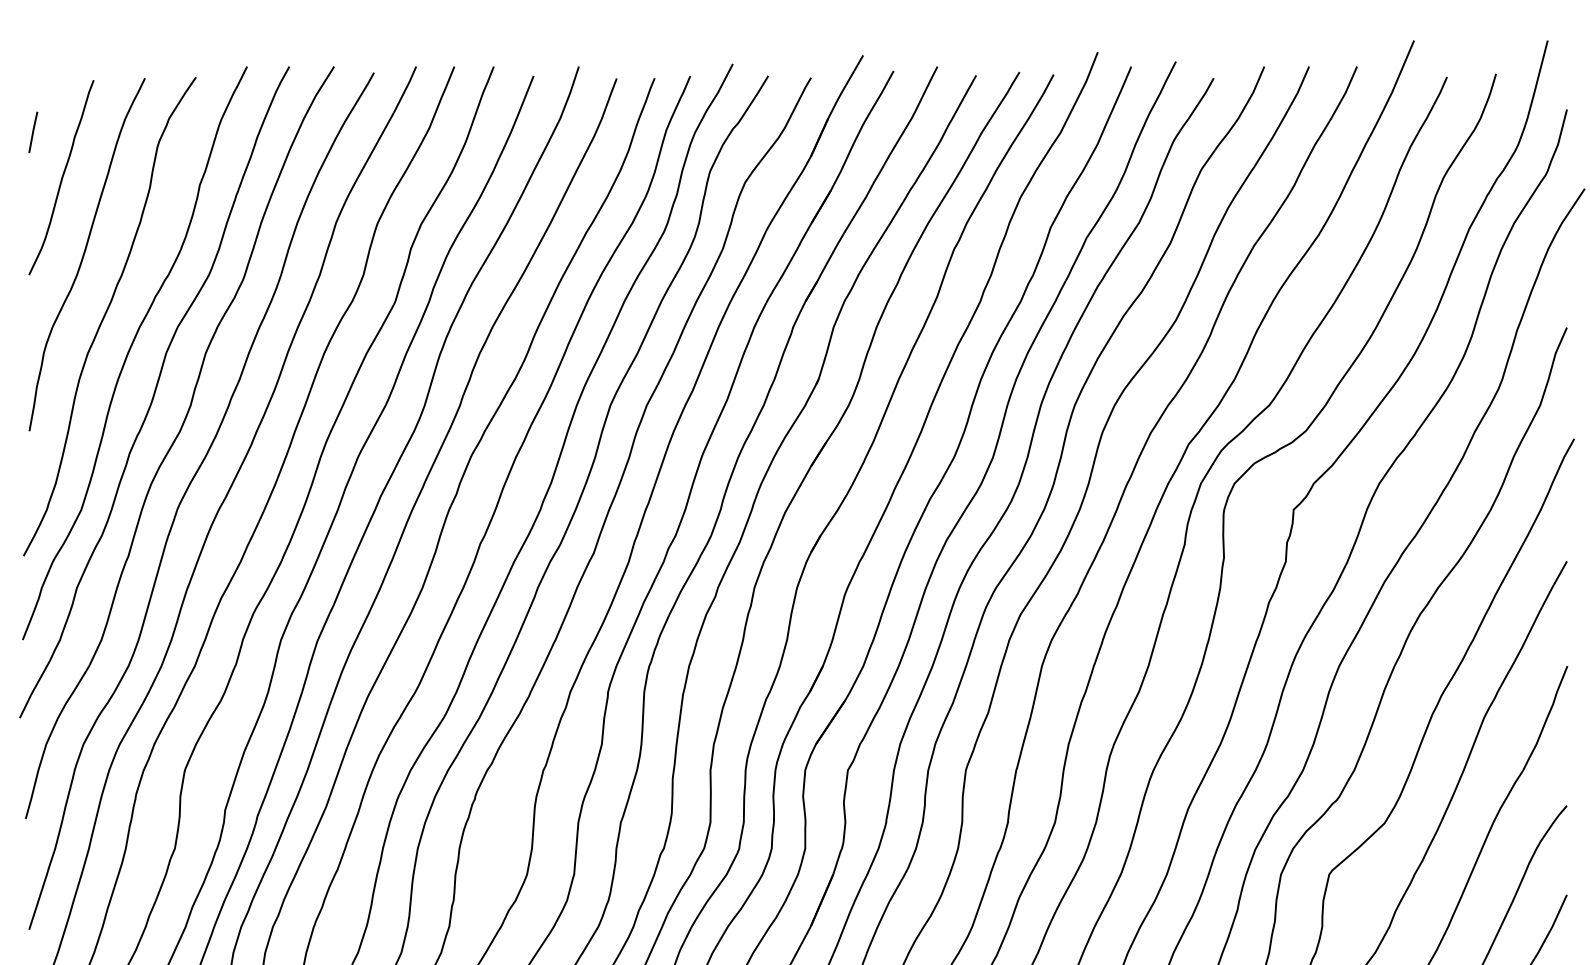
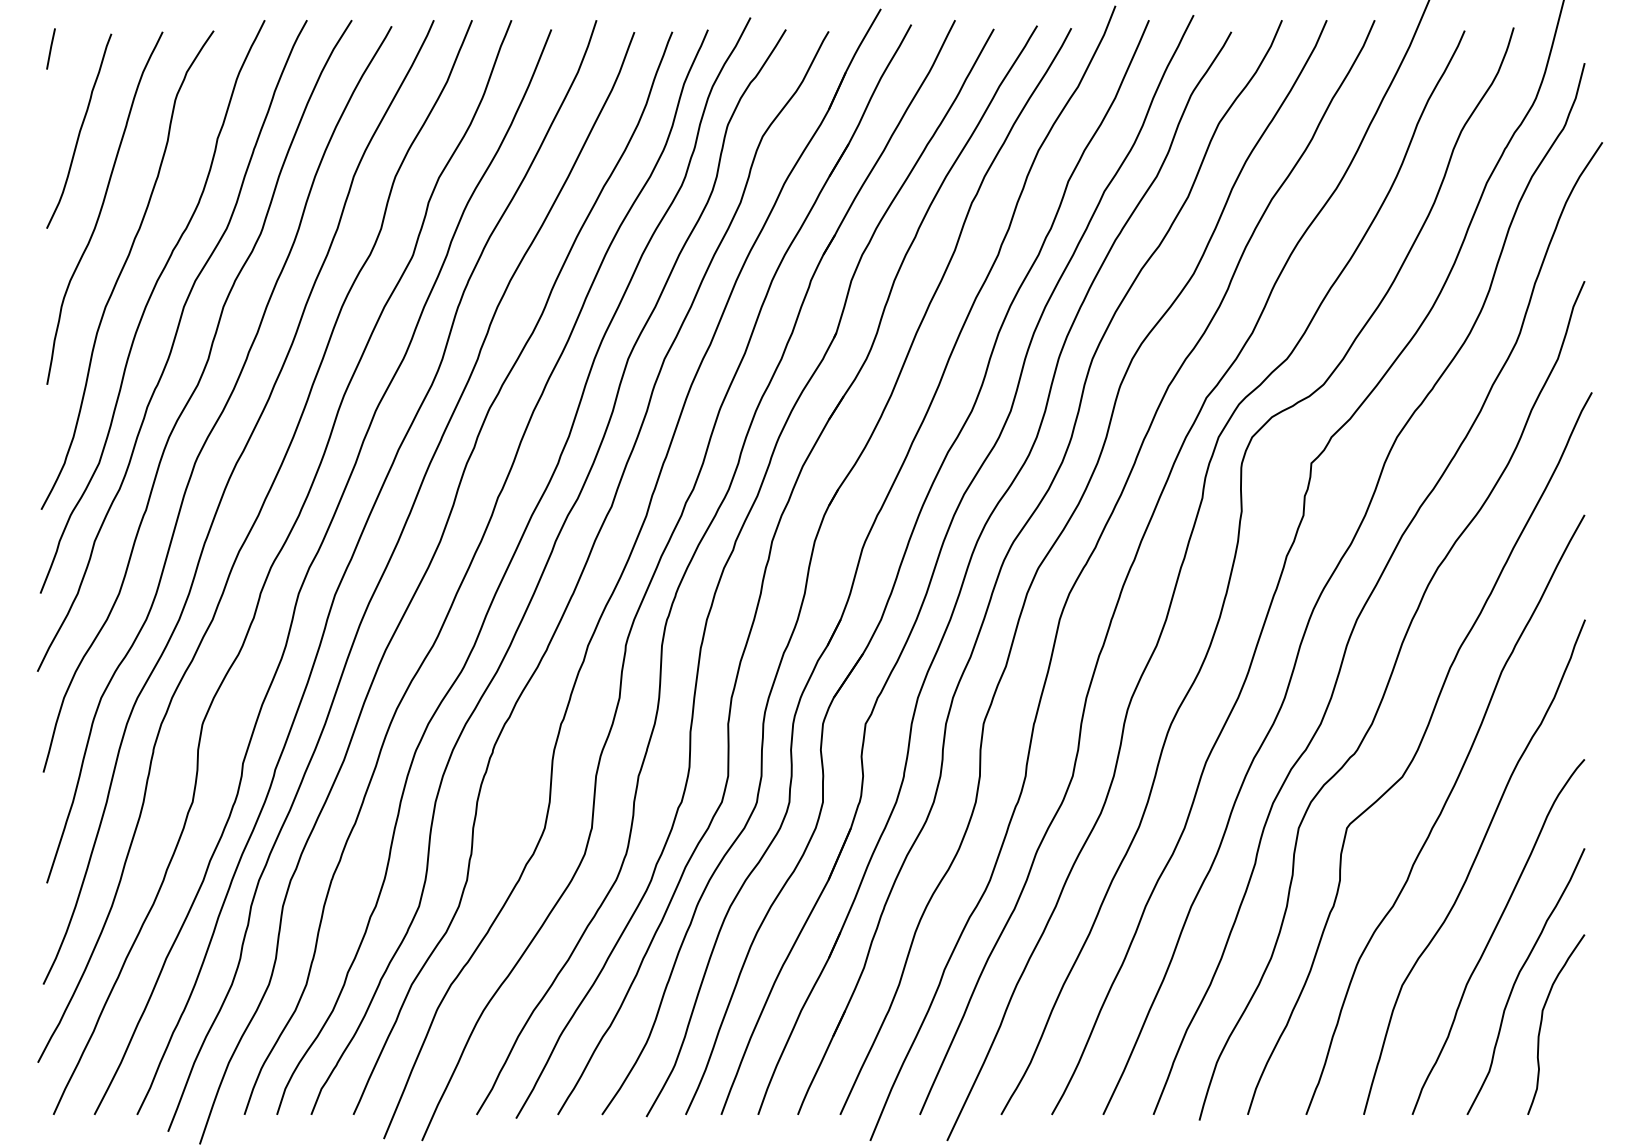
line: (32, 131) -> (50, 48), moved

